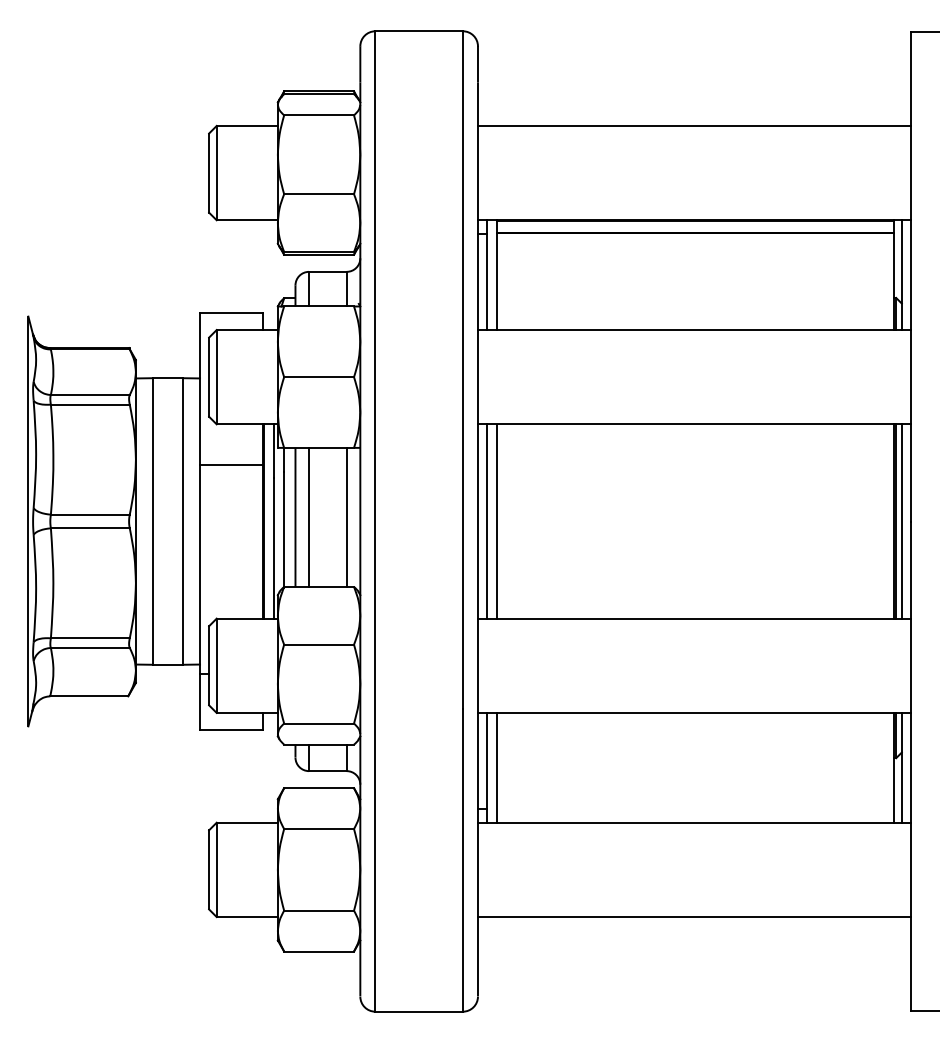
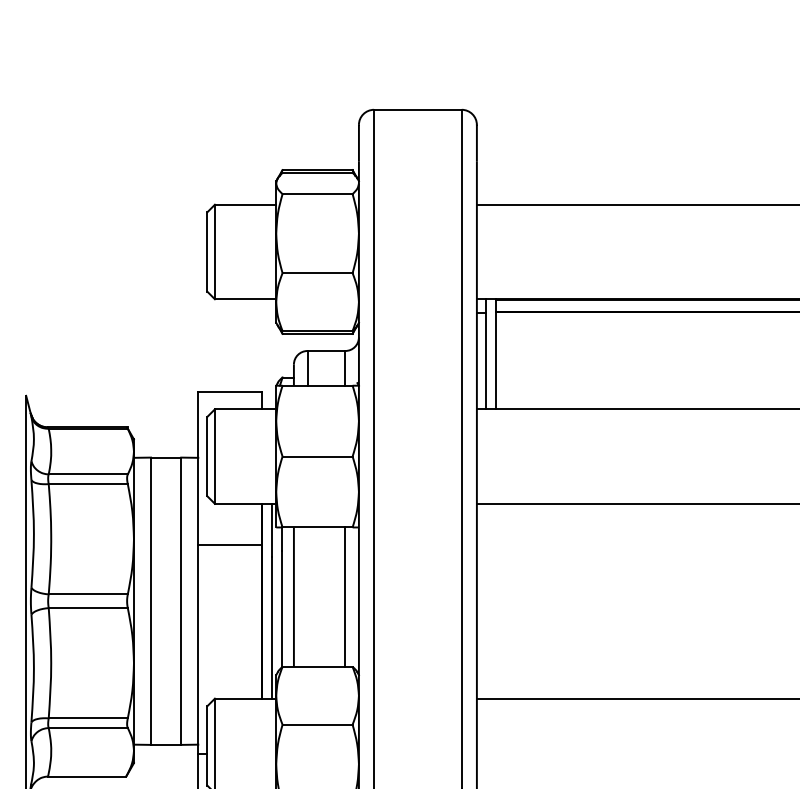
line: (309, 516) -> (307, 596), removed
line: (487, 521) -> (486, 601), removed
line: (496, 521) -> (495, 601), removed

